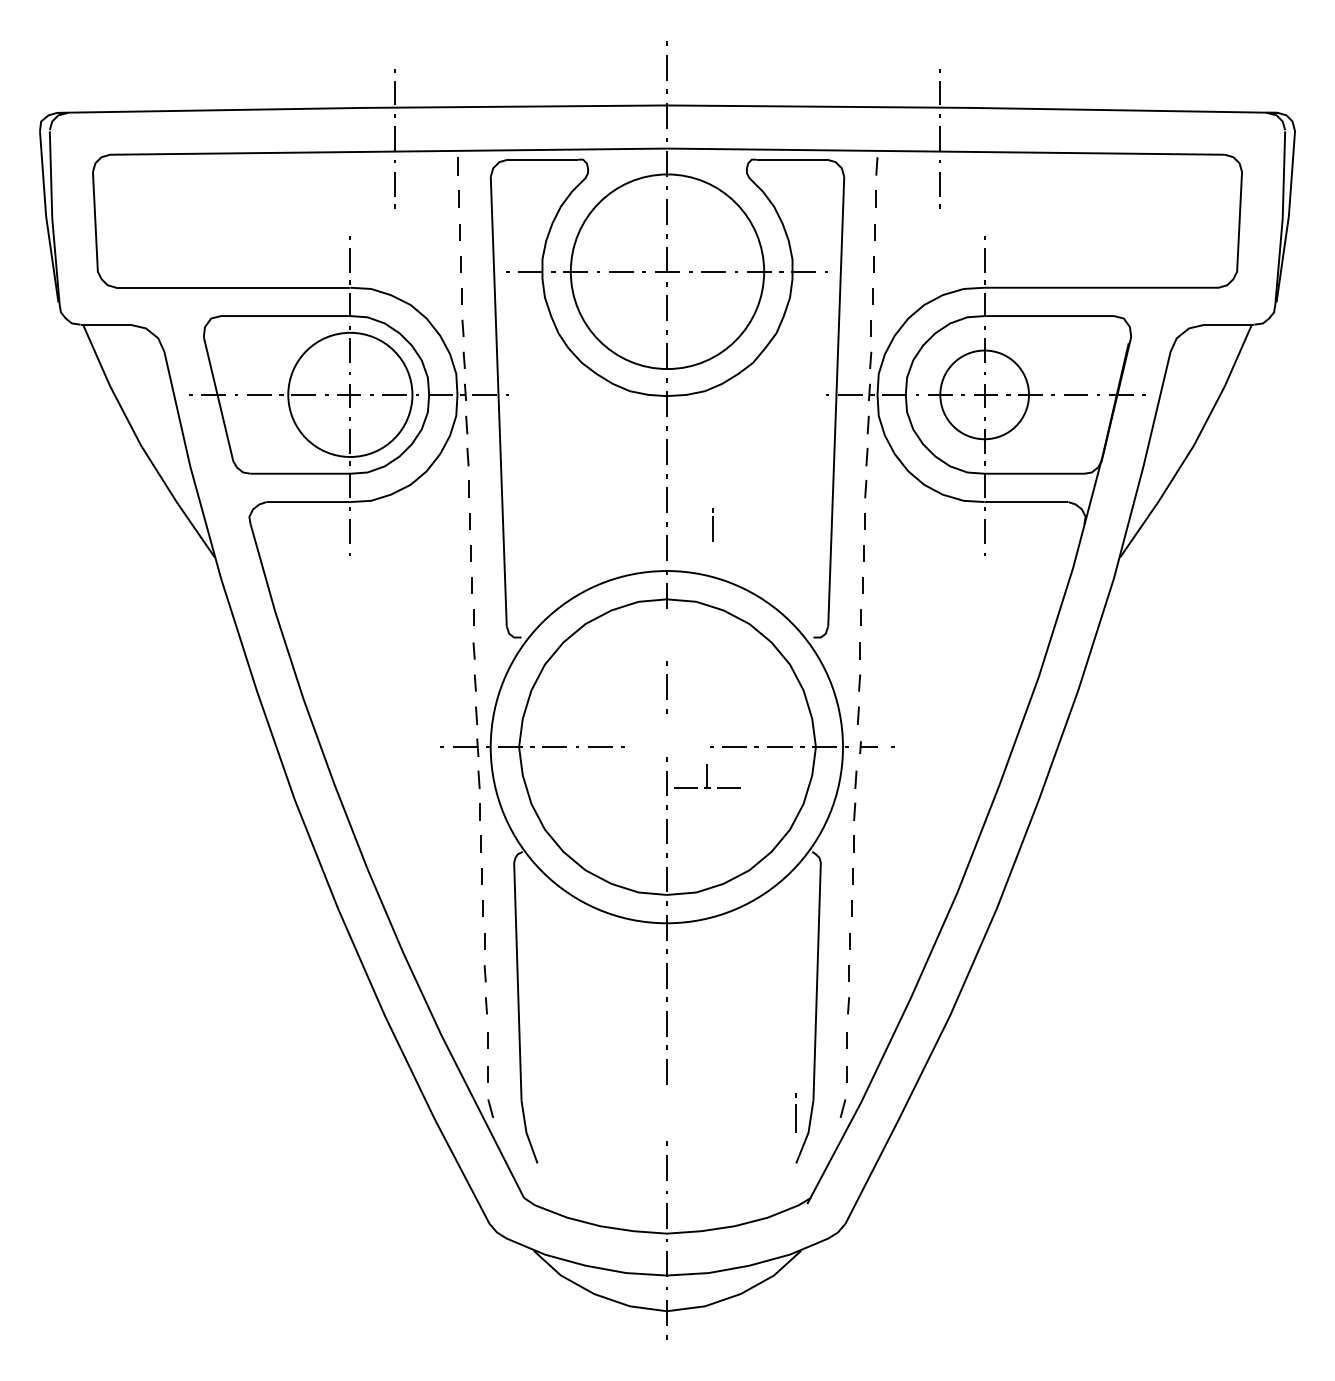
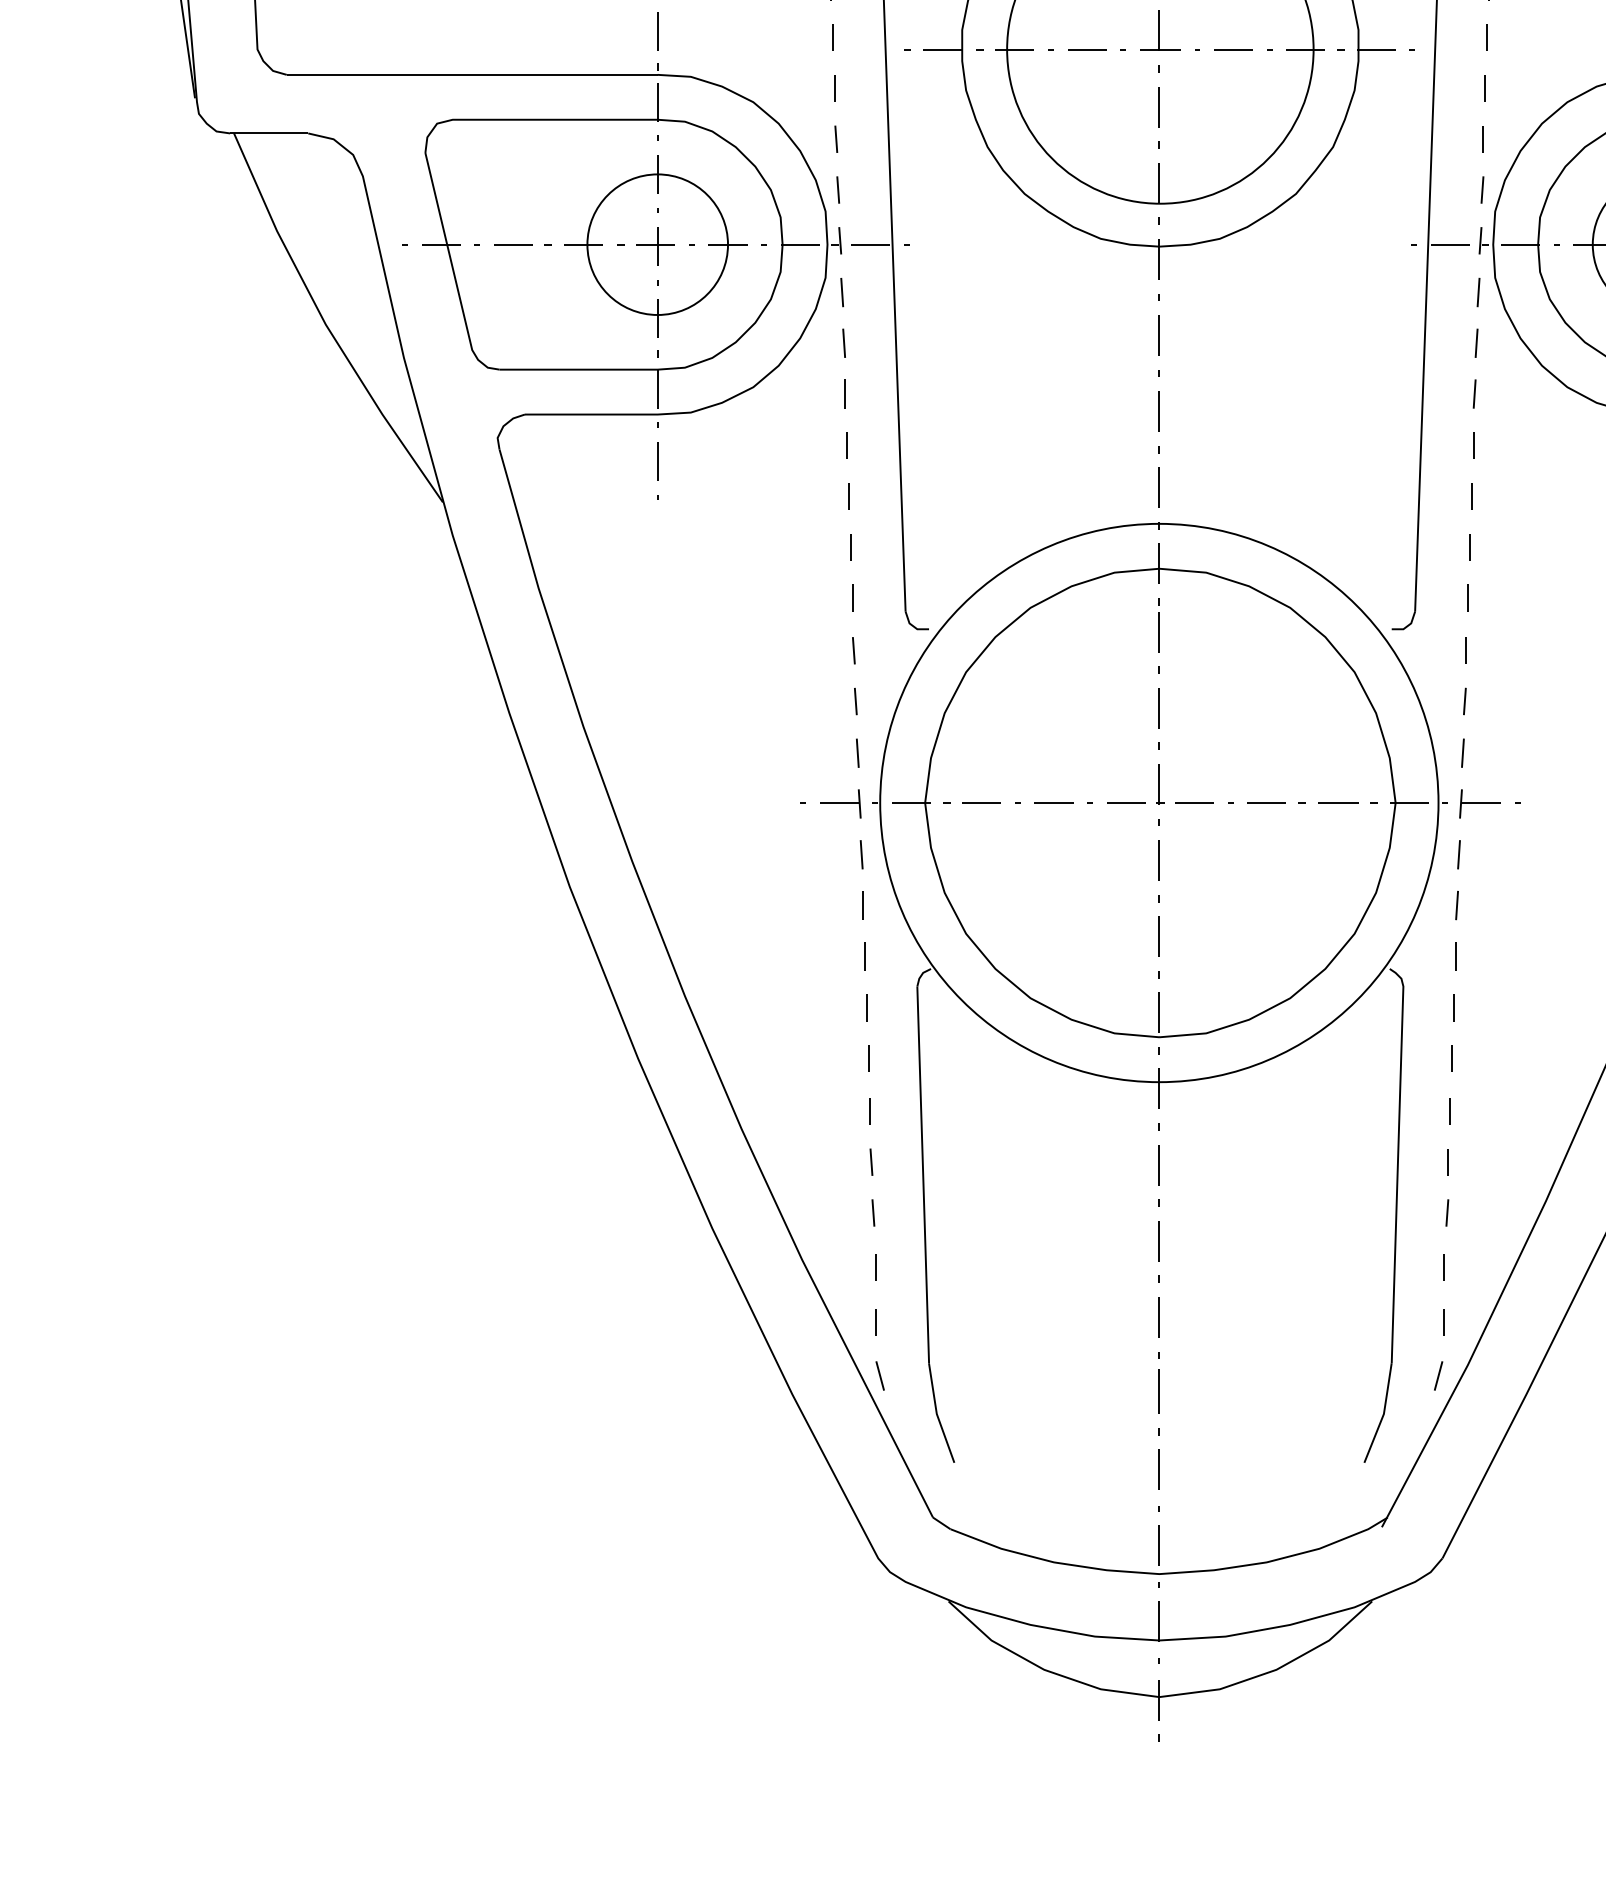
circle: (350, 394) -> (657, 244), size x0.71
line: (712, 524) -> (1158, 624), moved
part: (868, 747) -> (1478, 803), size x1.43
part: (707, 776) -> (1160, 784), moved
line: (795, 1112) -> (1158, 1382), moved

